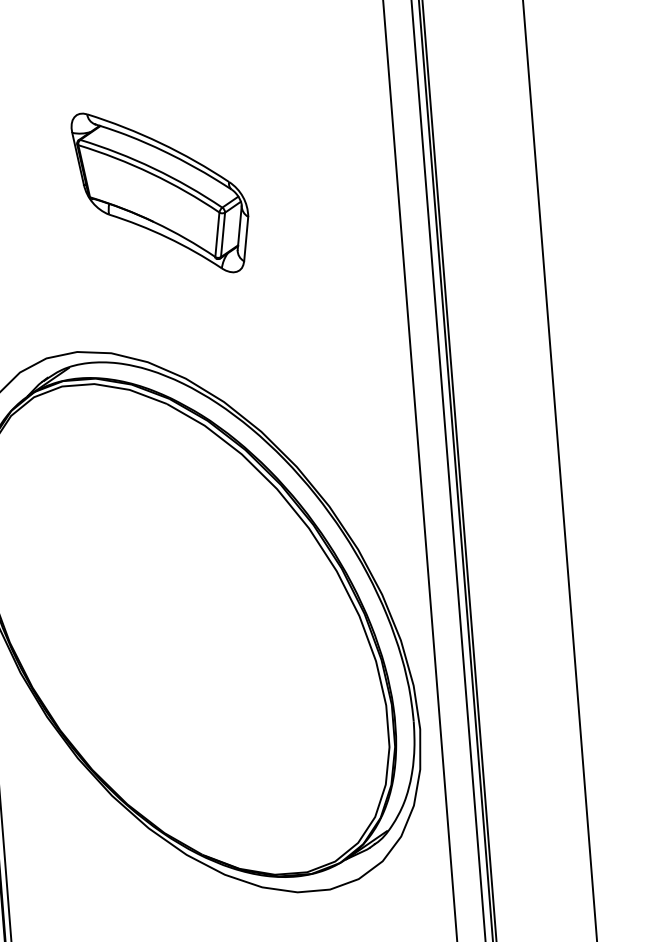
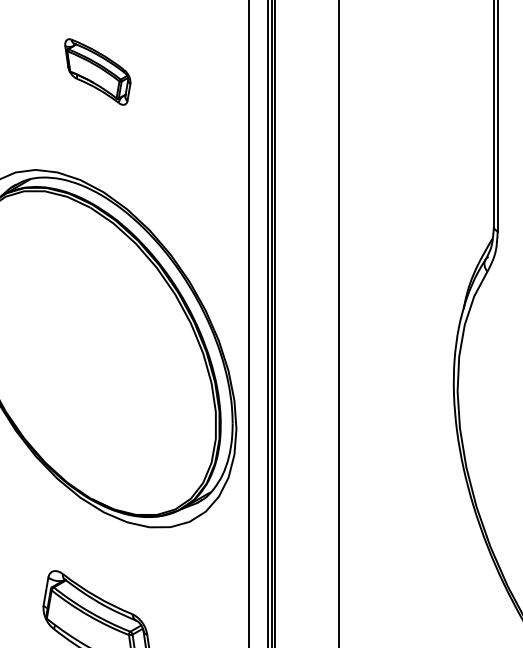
part: (161, 191) -> (97, 71), size x0.6

